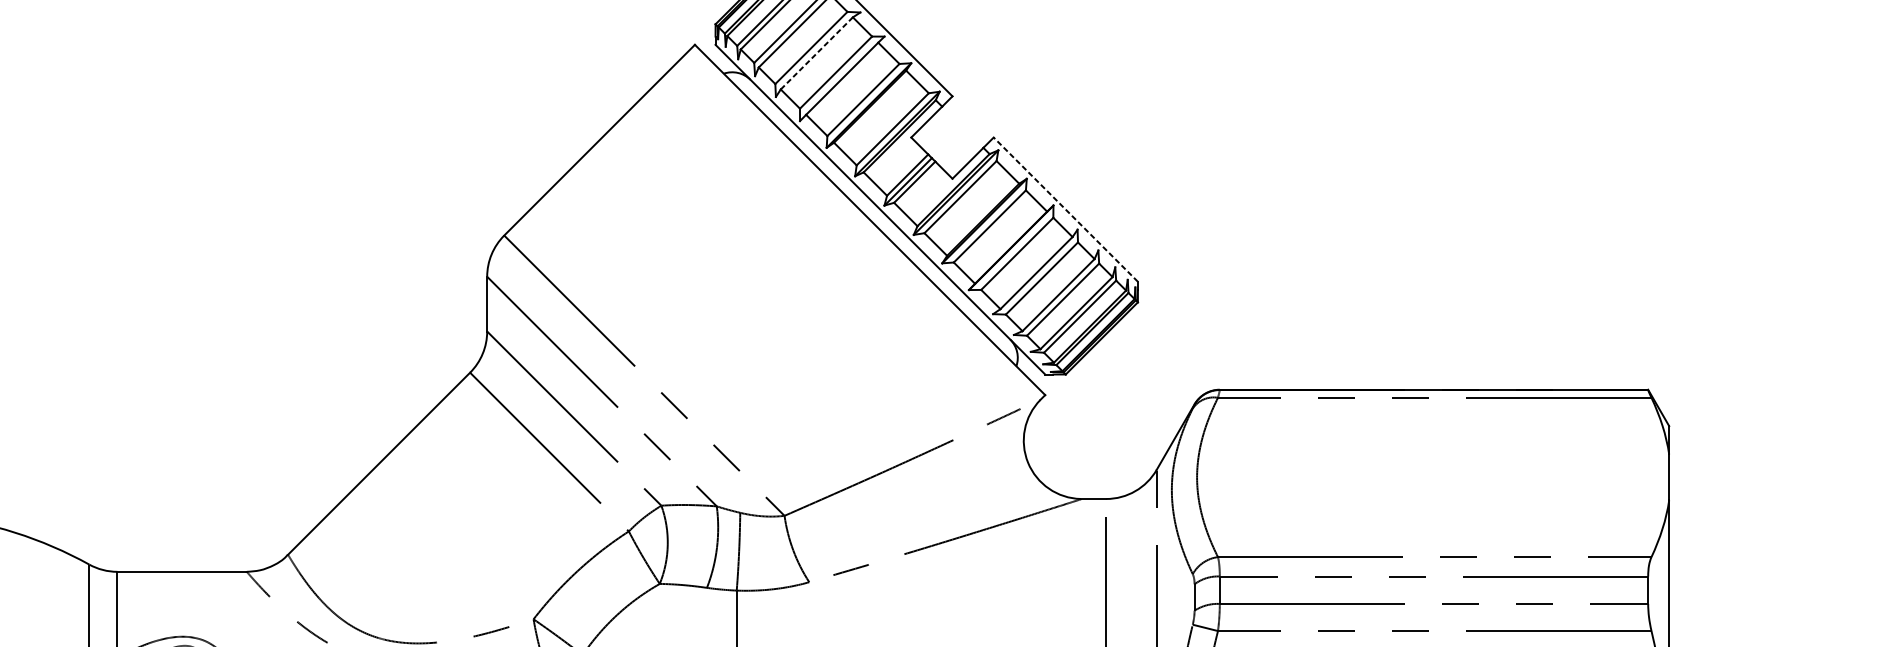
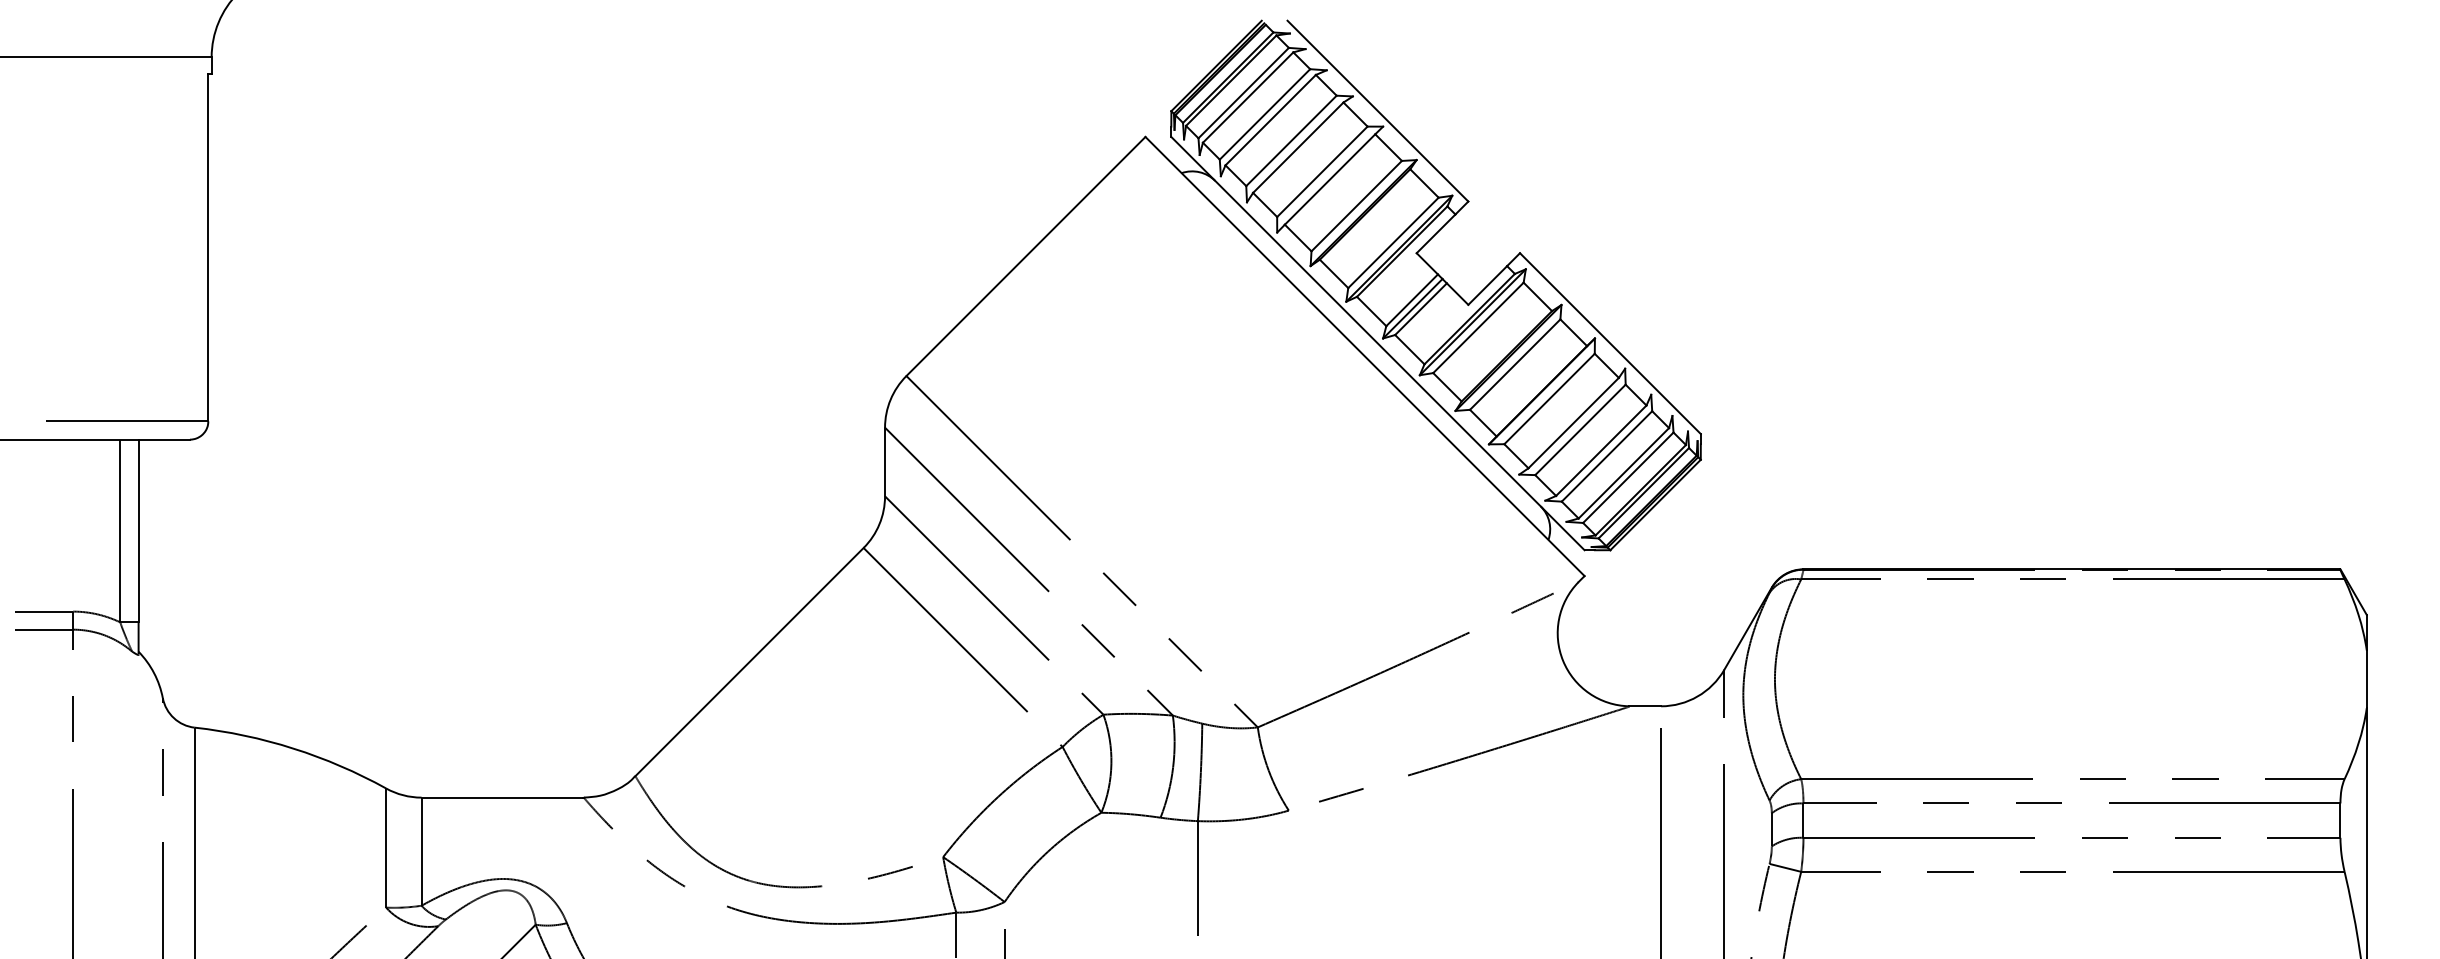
line: (817, 53) -> (1298, 147), dashed -> solid
line: (1065, 209) -> (1610, 343), dashed -> solid

